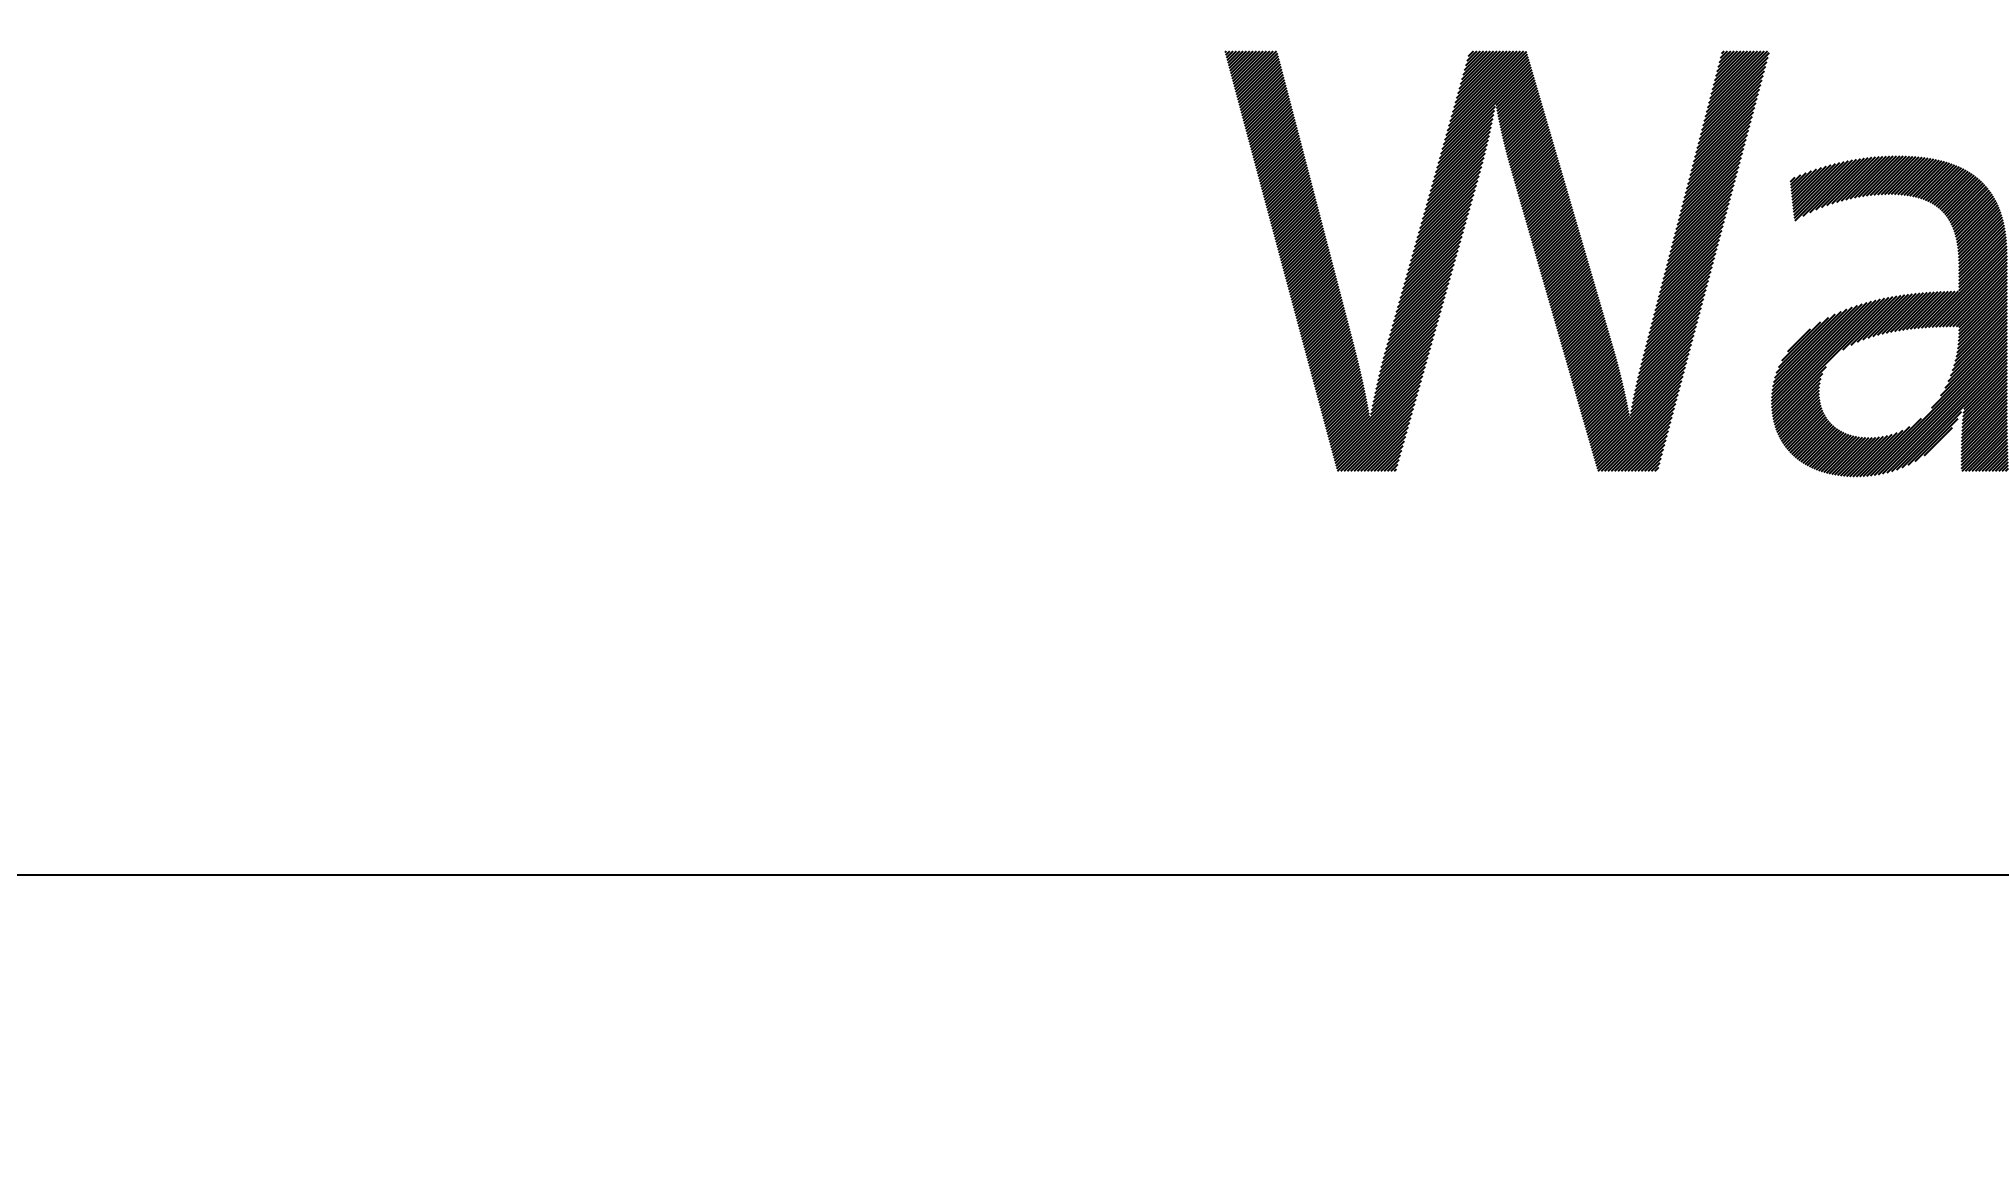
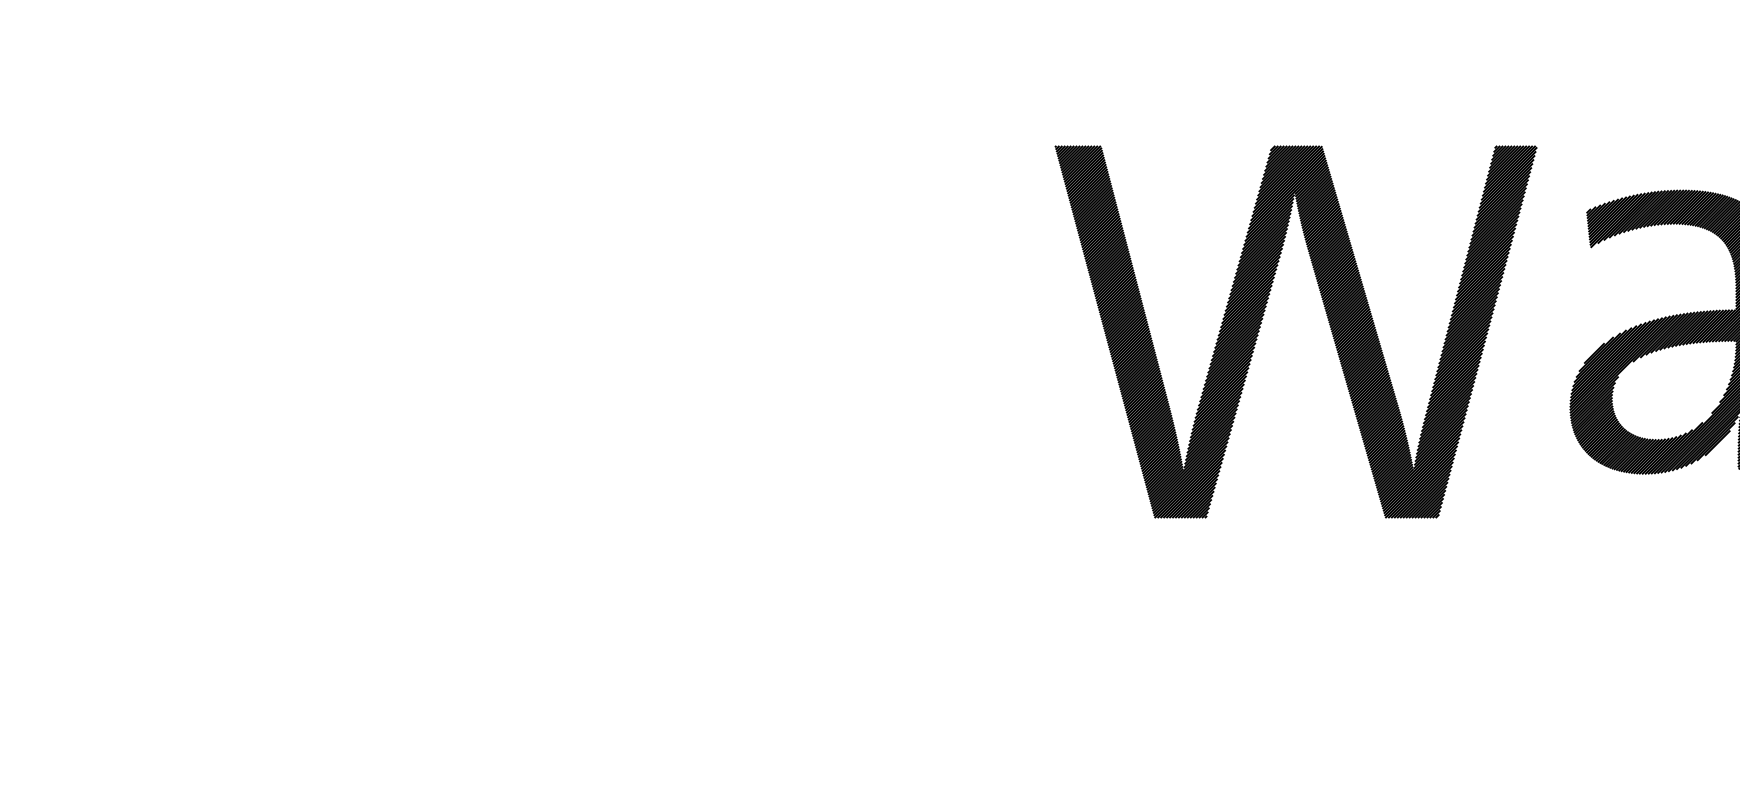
part: (1533, 250) -> (1328, 322), moved

